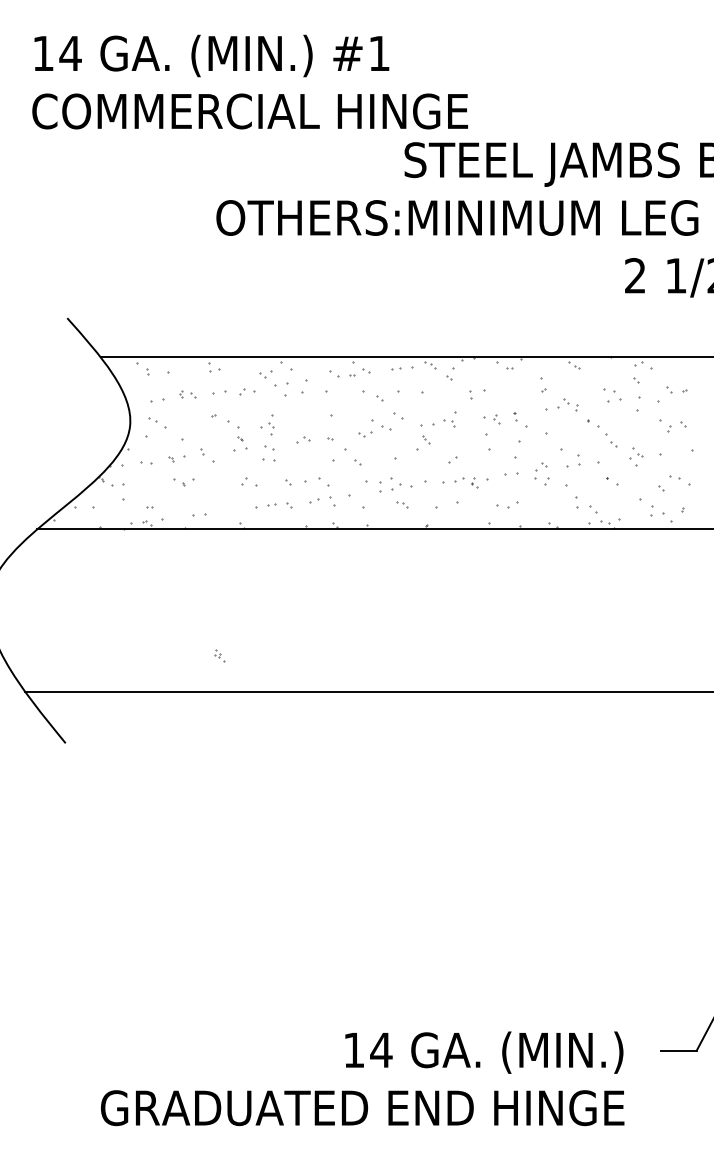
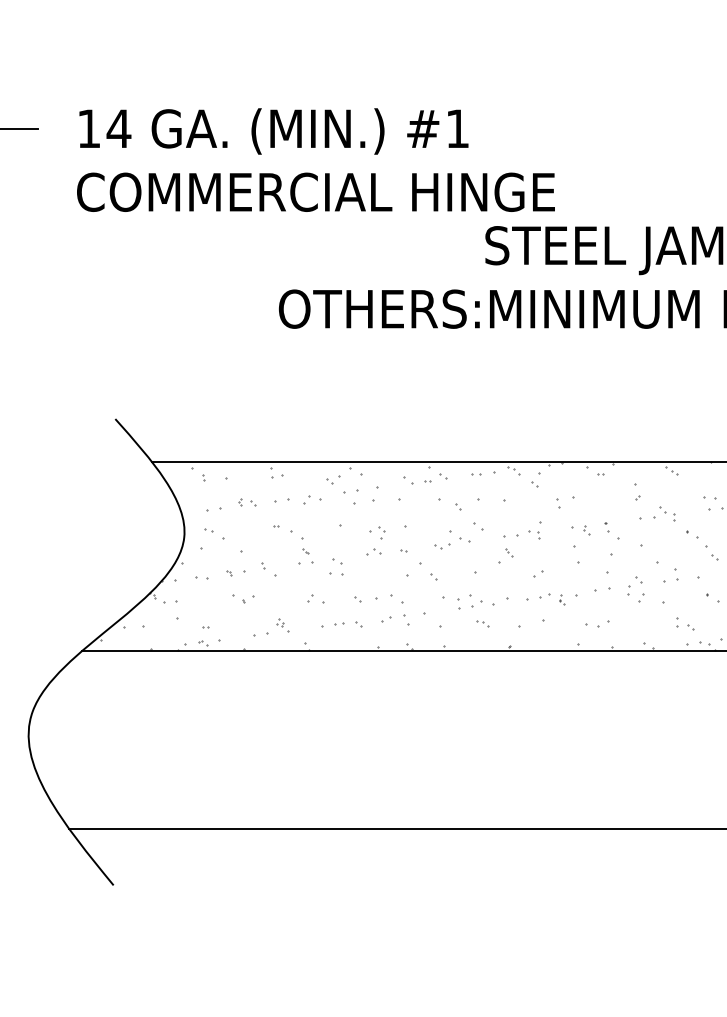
part: (267, 428) -> (377, 532), moved
part: (586, 505) -> (684, 624), size x0.71
part: (219, 655) -> (282, 624), moved

